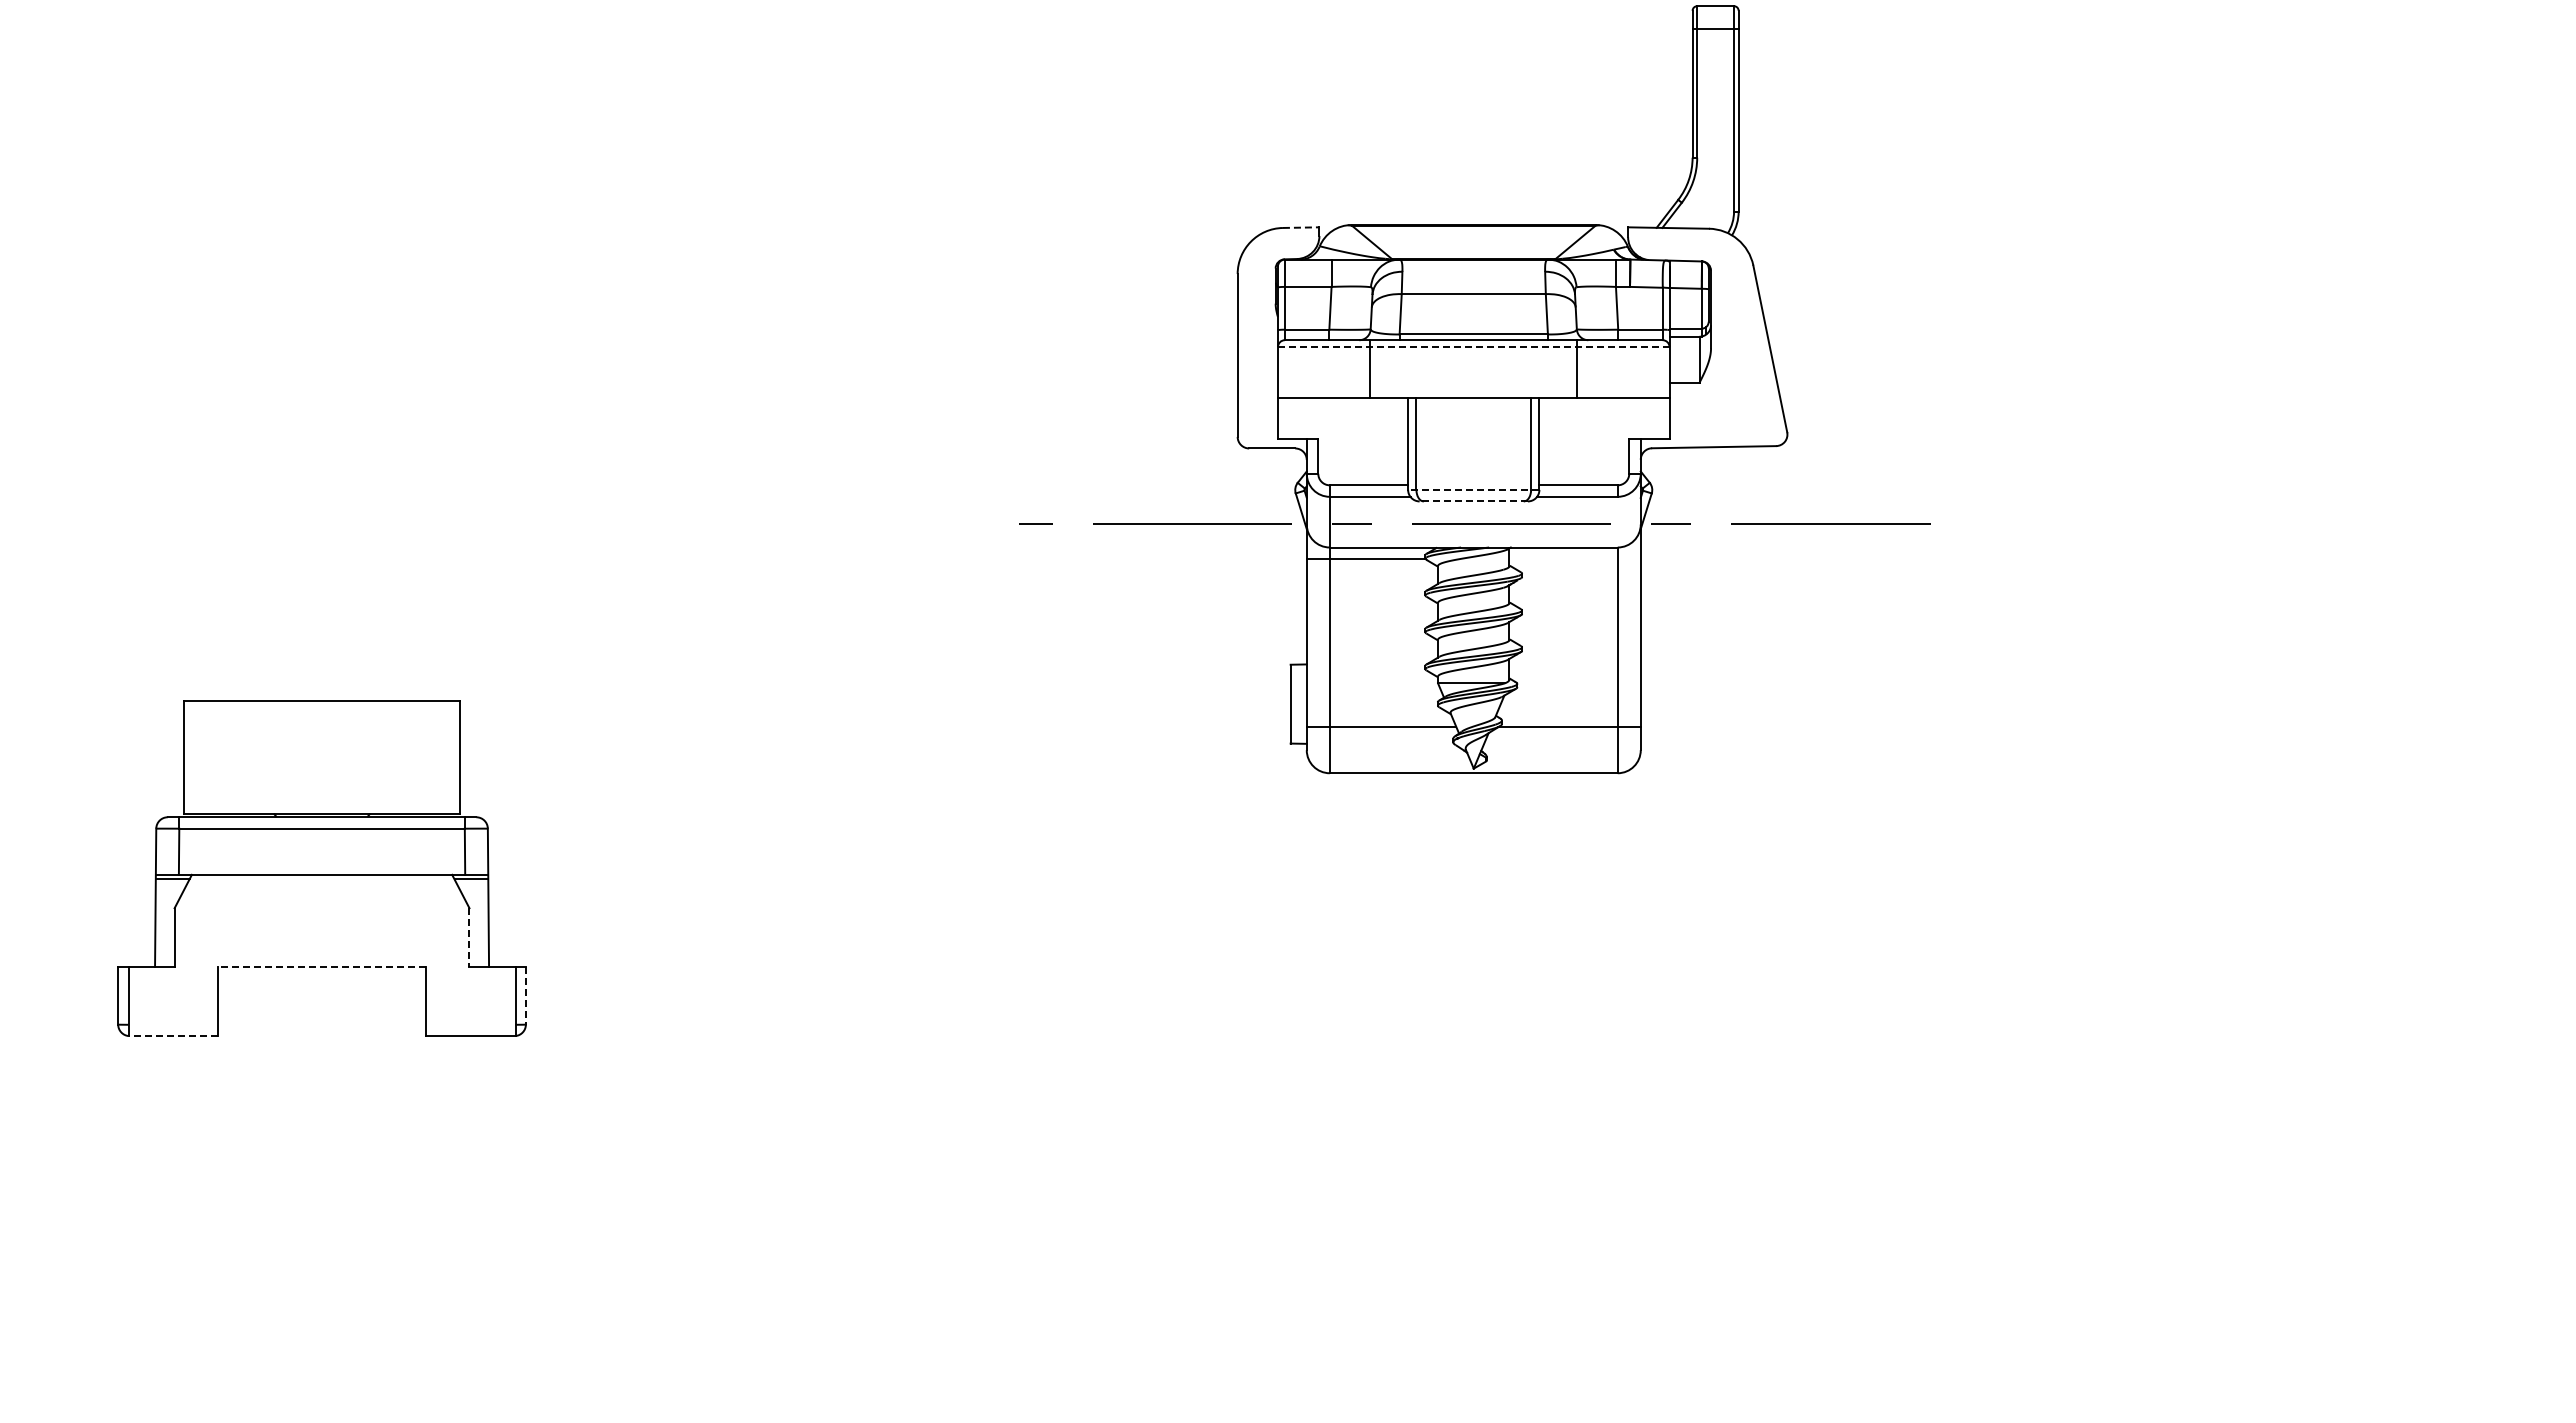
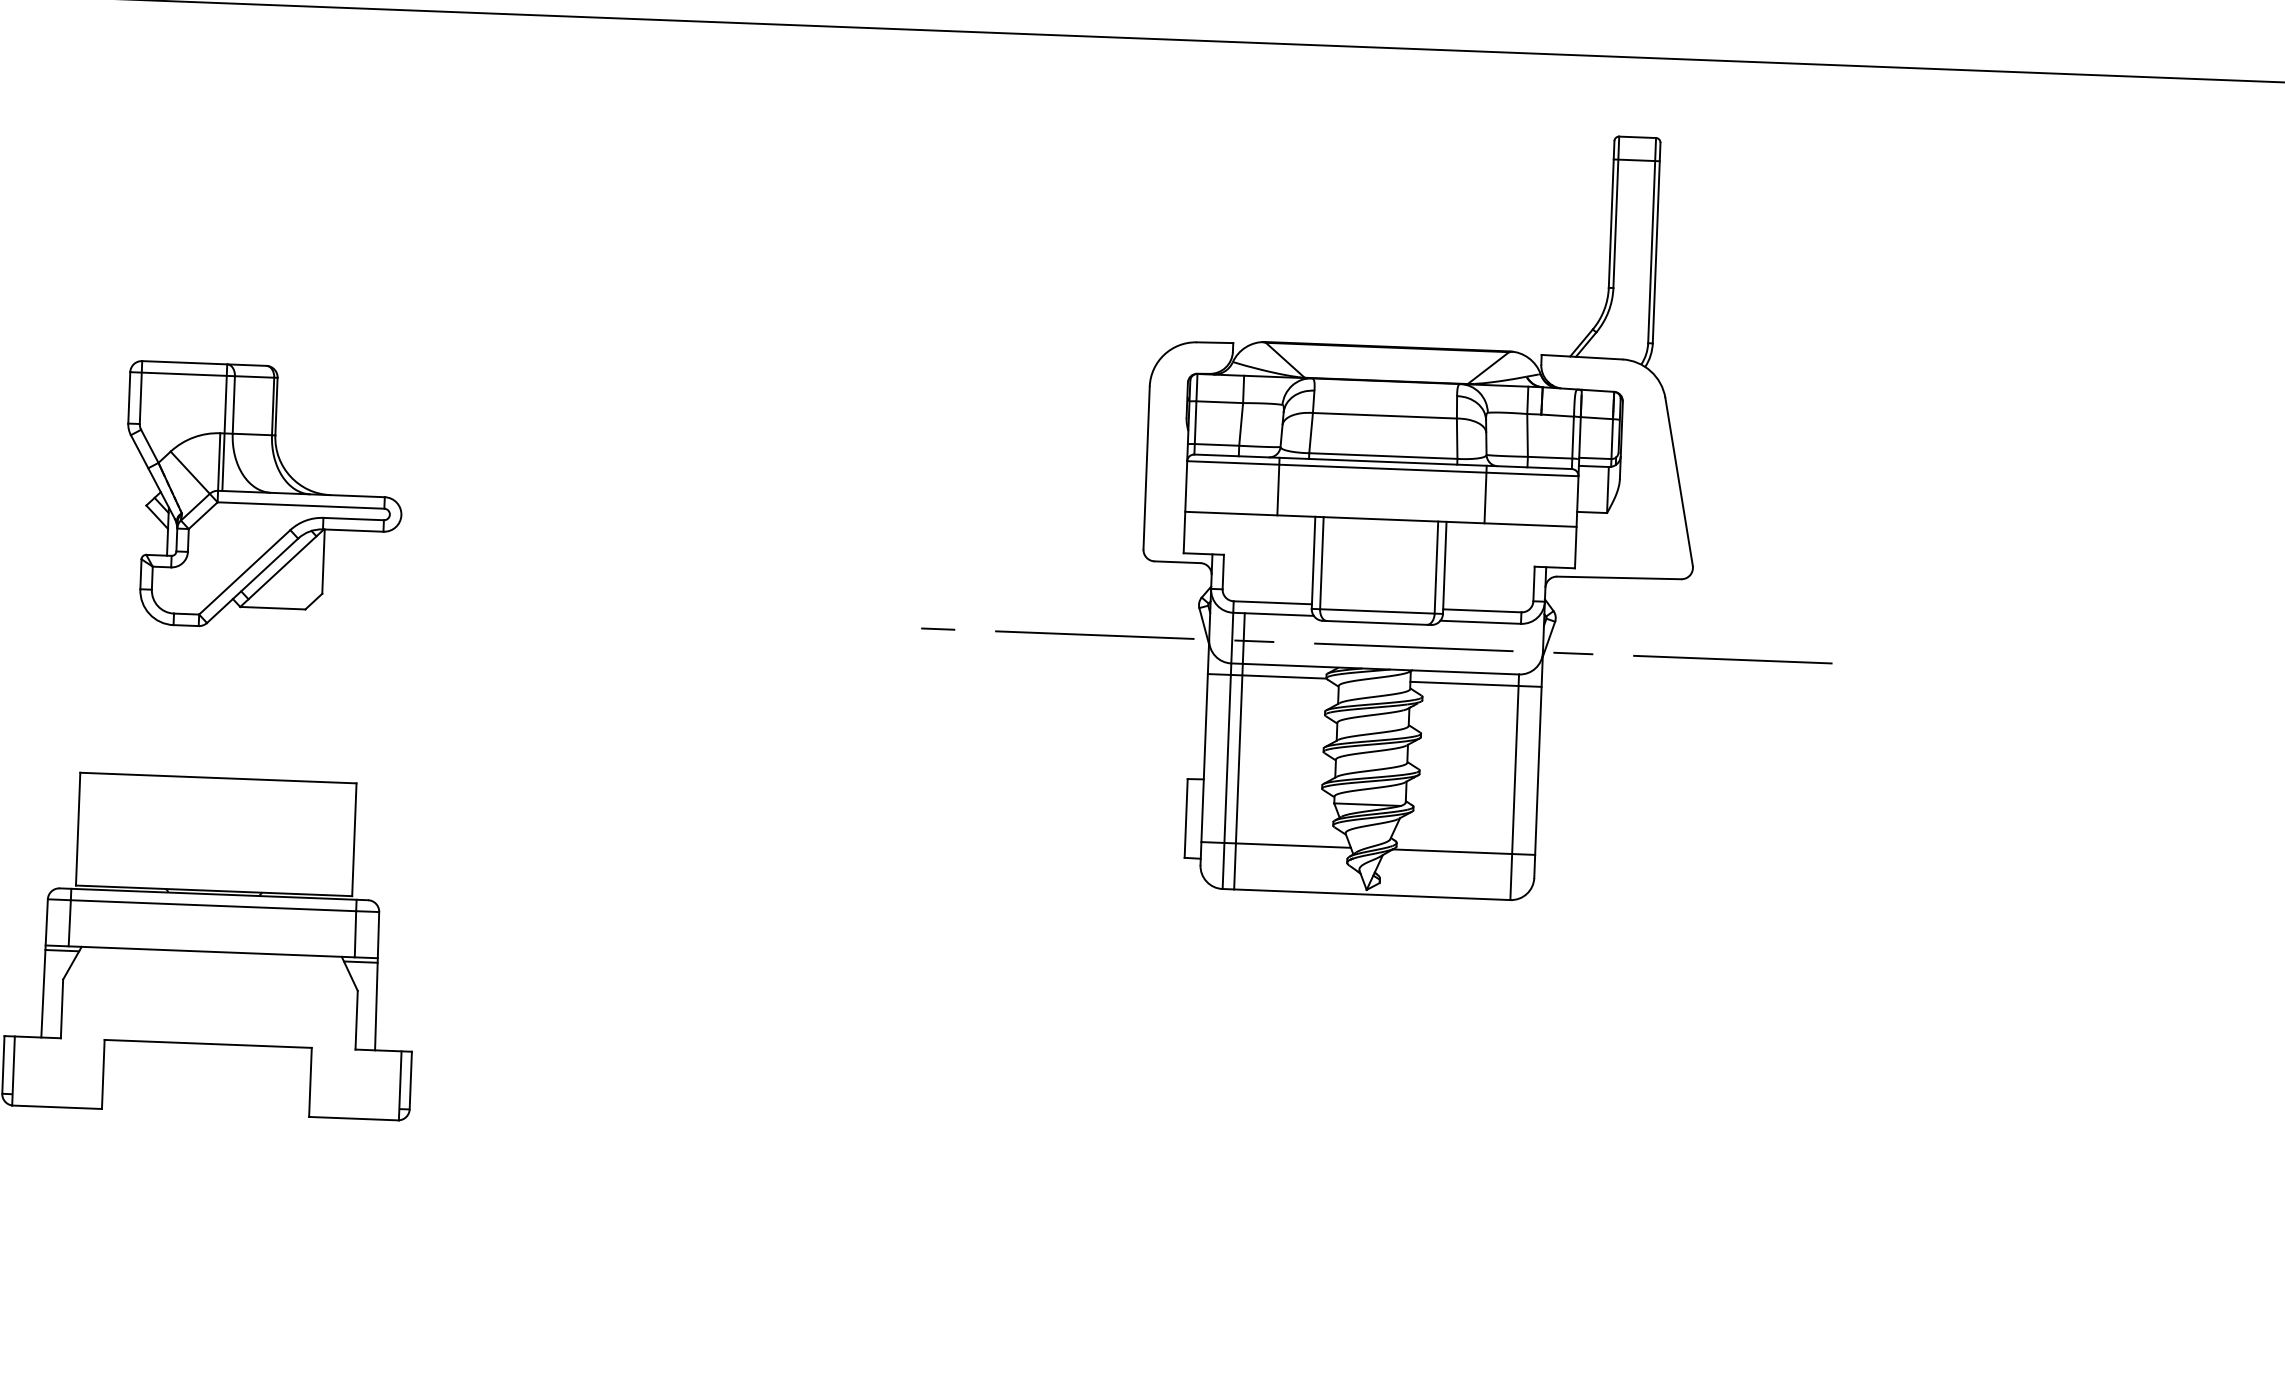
line: (1301, 227) -> (1215, 342), dashed -> solid
line: (1473, 347) -> (1382, 469), dashed -> solid
part: (356, 418) -> (263, 497), added
line: (1473, 489) -> (1377, 610), dashed -> solid
line: (1473, 501) -> (1376, 622), dashed -> solid
line: (1574, 559) -> (1475, 684), added
line: (1341, 634) -> (1239, 750), added
line: (469, 938) -> (356, 1021), dashed -> solid
line: (322, 966) -> (208, 1043), dashed -> solid
line: (525, 995) -> (410, 1080), dashed -> solid
line: (173, 1036) -> (57, 1107), dashed -> solid

